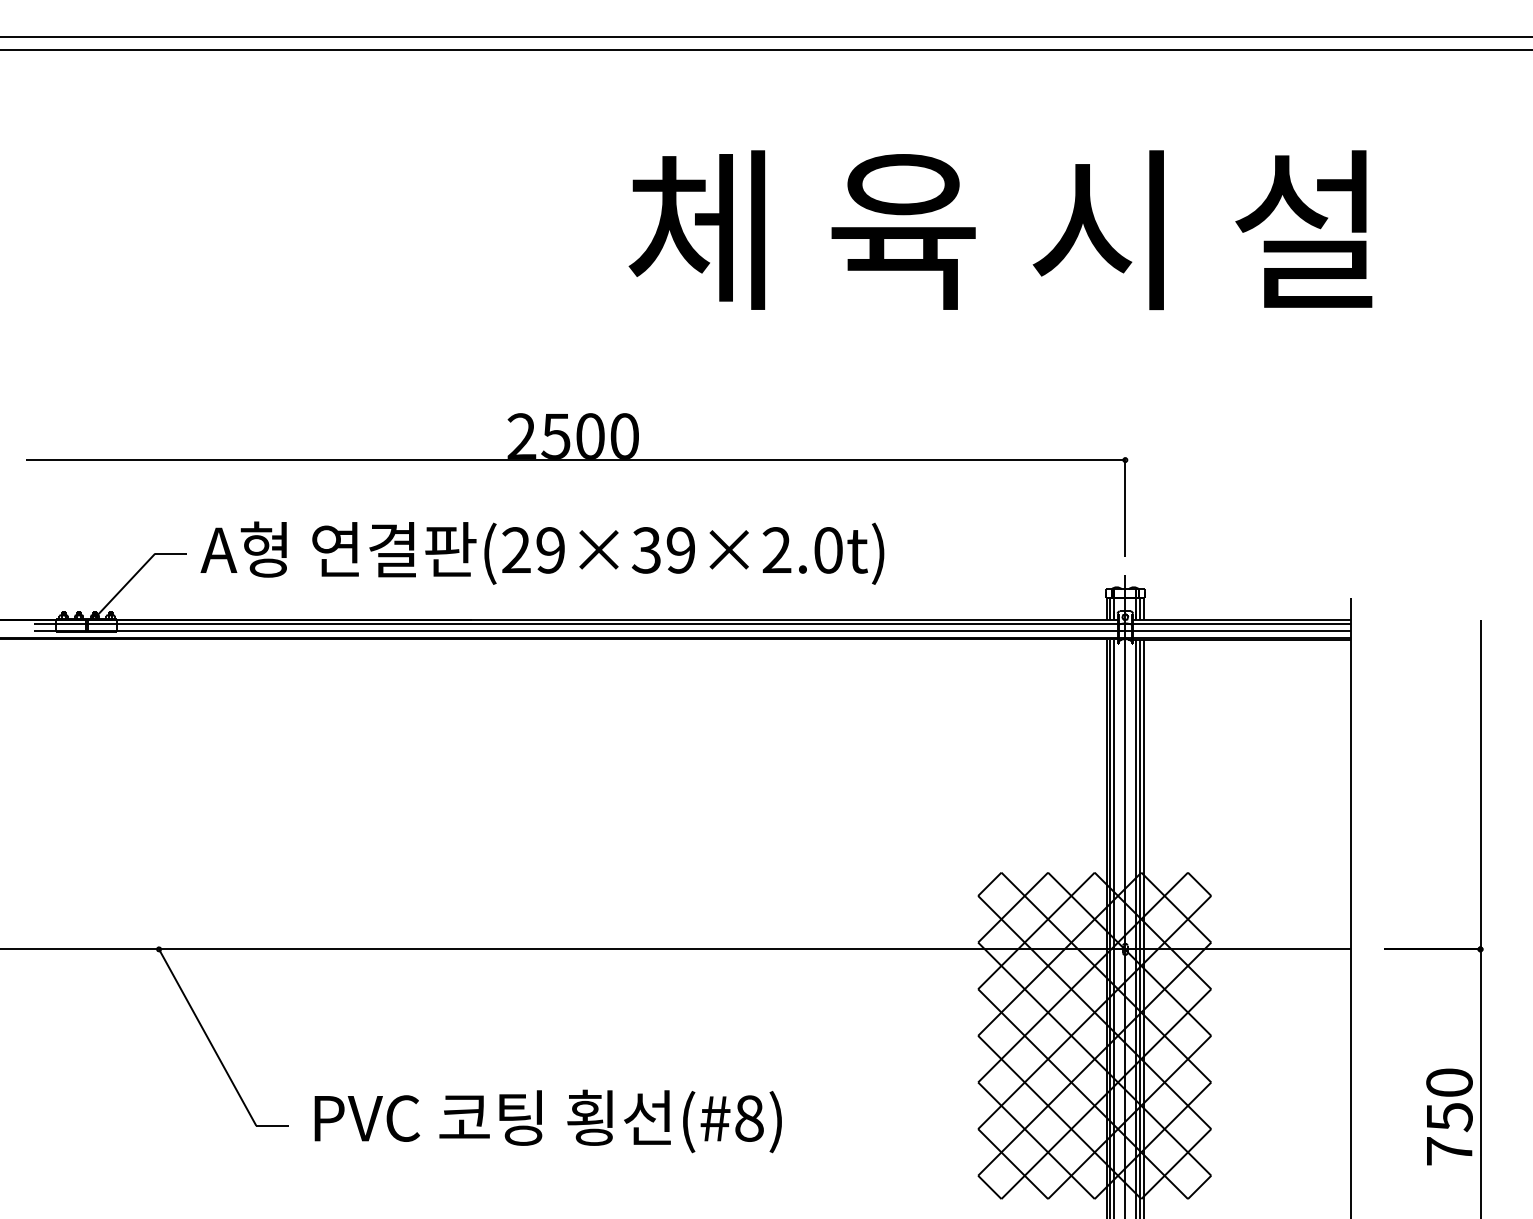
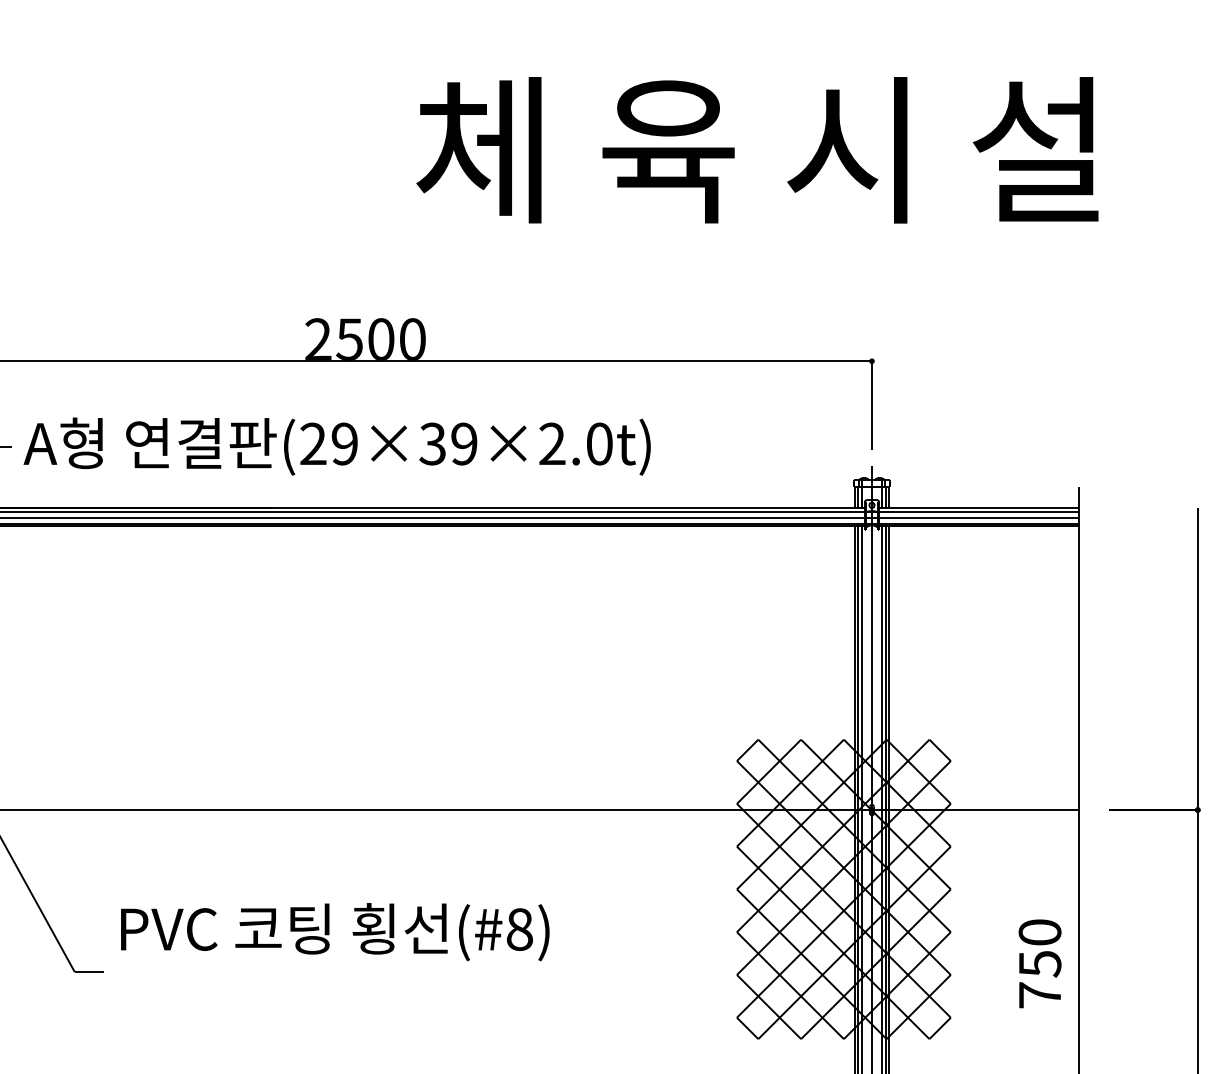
text: (1449, 1116) -> (1040, 963), moved
text: (547, 1121) -> (334, 932), moved

